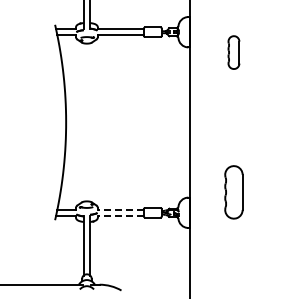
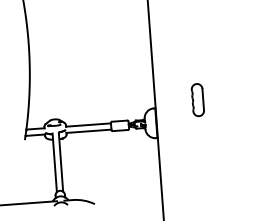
part: (233, 192) -> (197, 100), size x0.62
line: (120, 209) -> (88, 124), dashed -> solid
line: (120, 216) -> (88, 131), dashed -> solid

